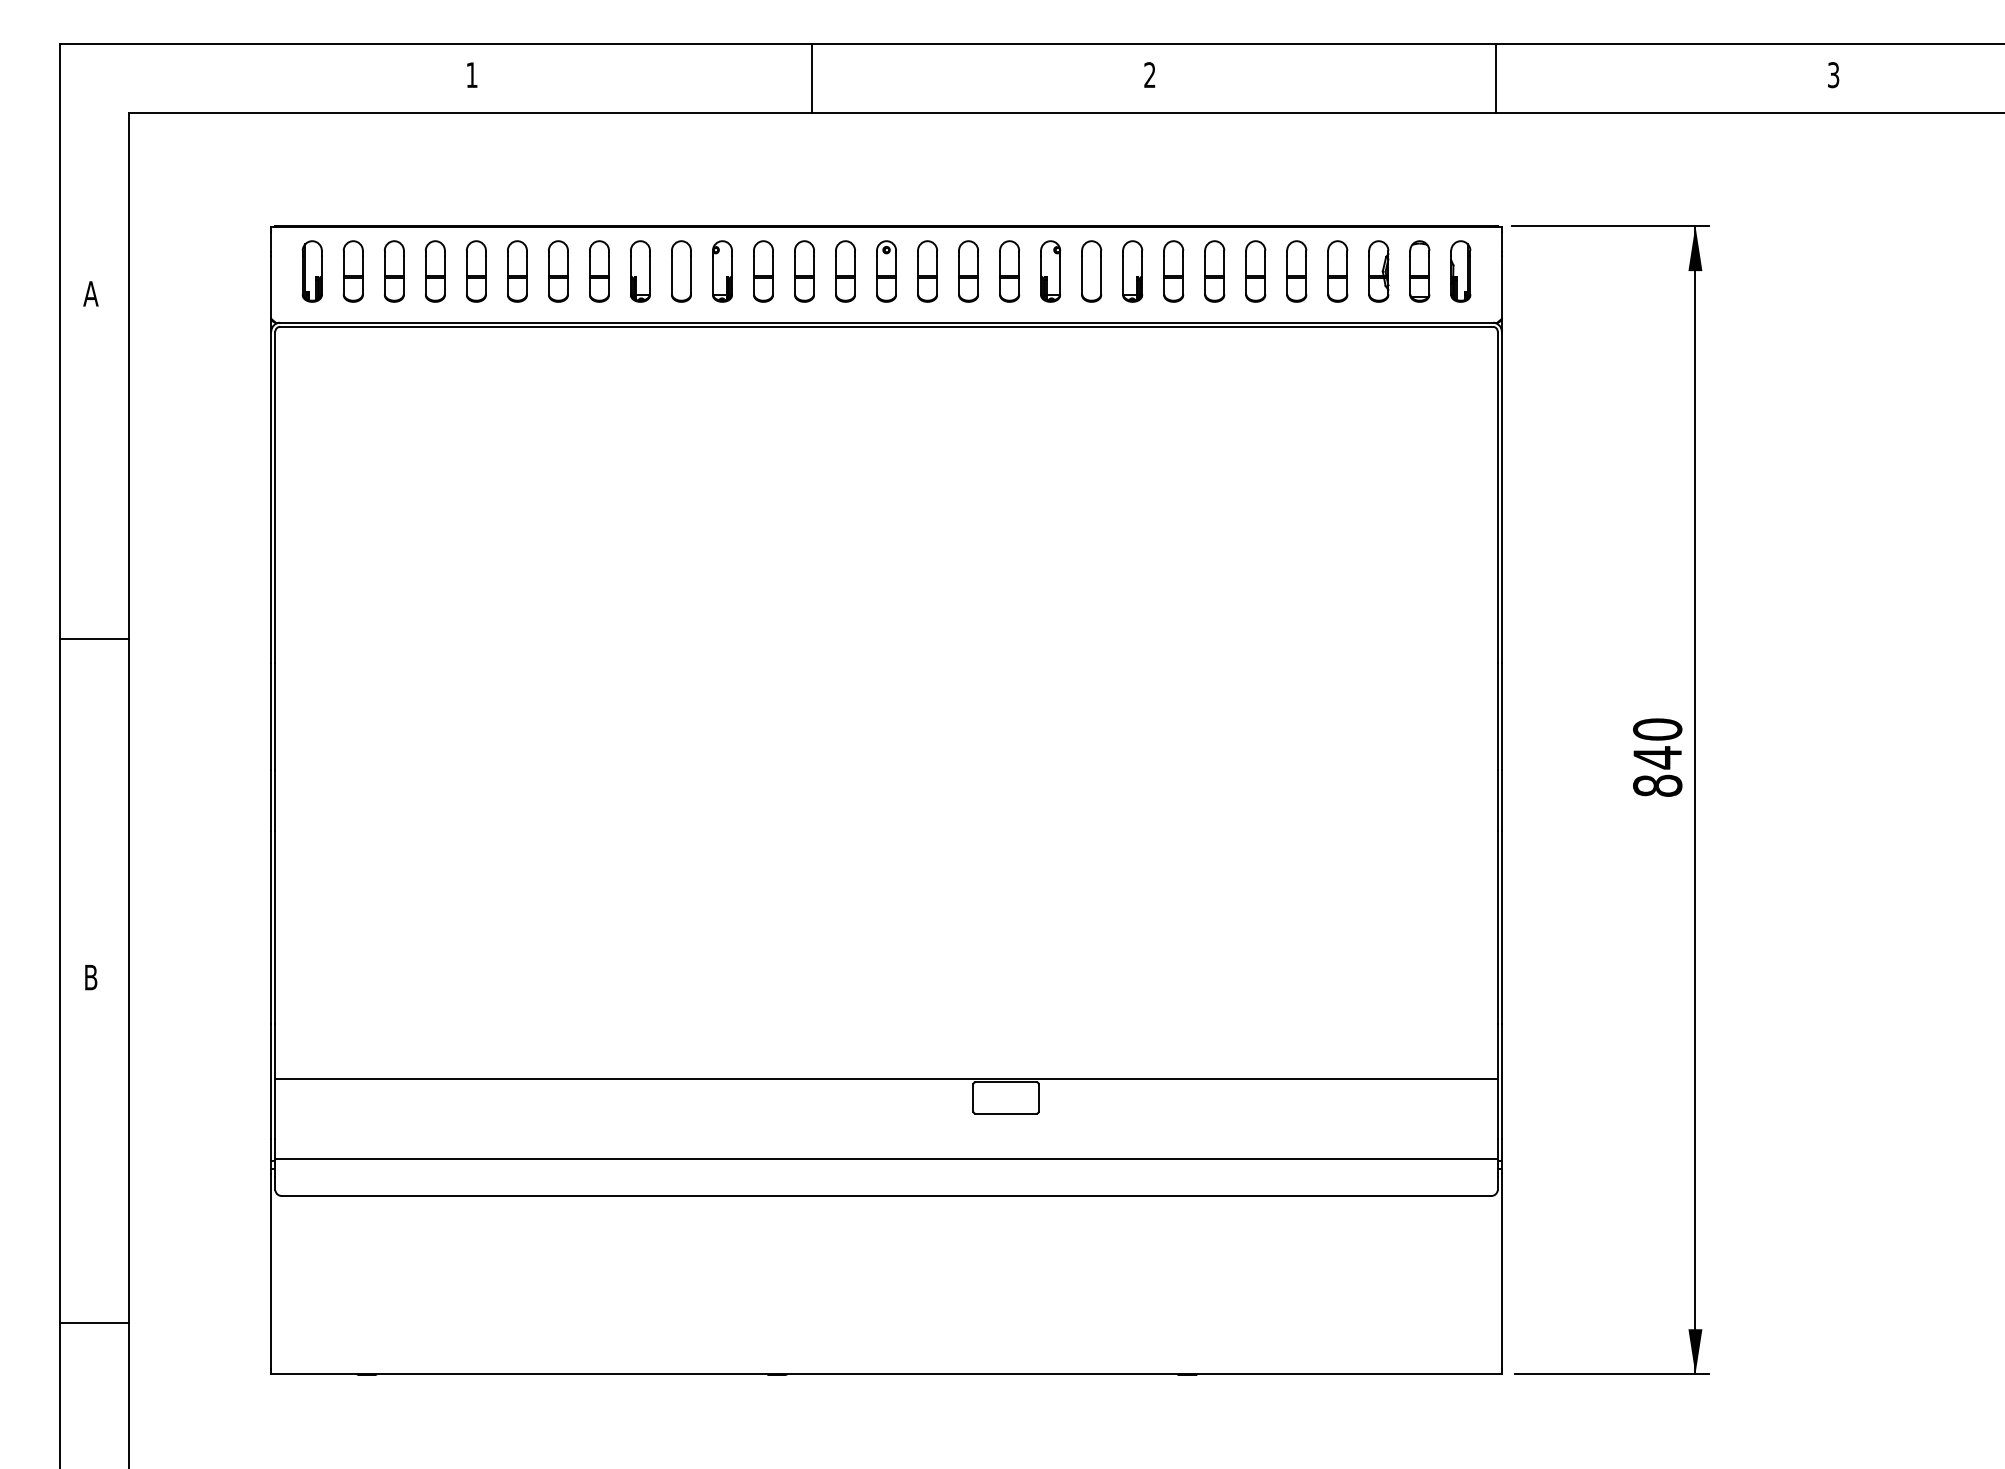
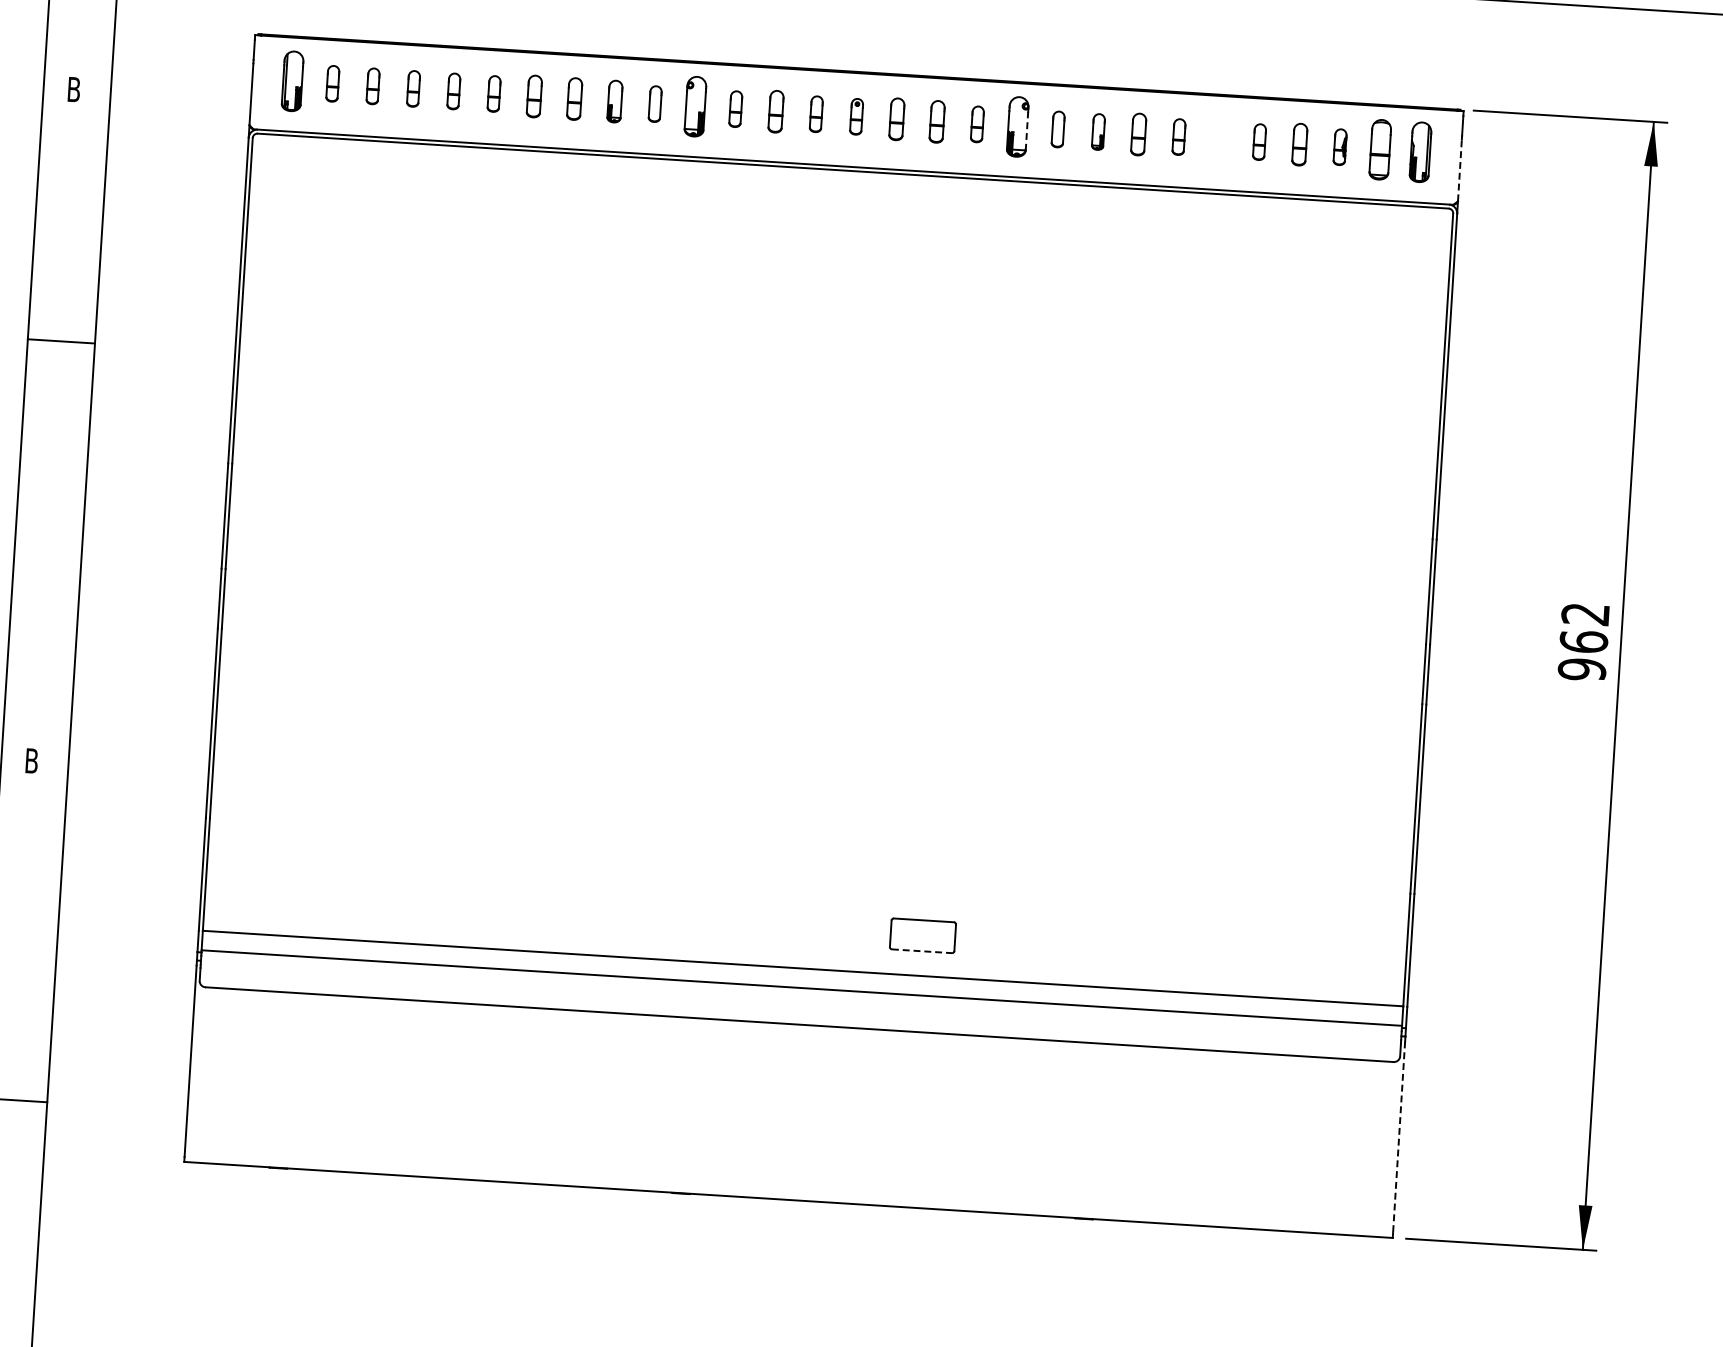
part: (352, 271) -> (332, 83), size x0.6
part: (393, 271) -> (372, 86), size x0.6
part: (435, 271) -> (413, 88), size x0.6
part: (476, 271) -> (453, 91), size x0.6
part: (517, 271) -> (494, 93), size x0.6
part: (558, 271) -> (534, 96), size x0.7
part: (599, 271) -> (574, 99), size x0.7
part: (640, 271) -> (615, 101), size x0.7
part: (681, 271) -> (655, 104), size x0.6
part: (763, 271) -> (735, 109), size x0.6
part: (804, 271) -> (776, 111), size x0.7
part: (845, 271) -> (816, 114), size x0.6
part: (886, 271) -> (856, 116), size x0.6
part: (927, 271) -> (896, 119), size x0.7
part: (968, 271) -> (937, 121), size x0.7
part: (1009, 271) -> (977, 124), size x0.6
part: (1091, 271) -> (1057, 129), size x0.6
part: (1132, 271) -> (1098, 131), size x0.6
part: (1173, 271) -> (1138, 134), size x0.7
part: (1214, 271) -> (1178, 137), size x0.6
part: (1255, 271) -> (1218, 139), removed
part: (1296, 271) -> (1259, 142), size x0.6
part: (1337, 271) -> (1299, 144), size x0.7
part: (1378, 271) -> (1339, 147), size x0.6
line: (1060, 275) -> (1027, 131), solid -> dashed
line: (1501, 286) -> (1459, 169), solid -> dashed
text: (90, 293) -> (73, 89), A -> B
line: (94, 639) -> (61, 341), moved
text: (1657, 757) -> (1583, 641), 840 -> 962
line: (886, 1078) -> (803, 968), moved
line: (1006, 1113) -> (922, 951), solid -> dashed
line: (1501, 1272) -> (1398, 1137), solid -> dashed

